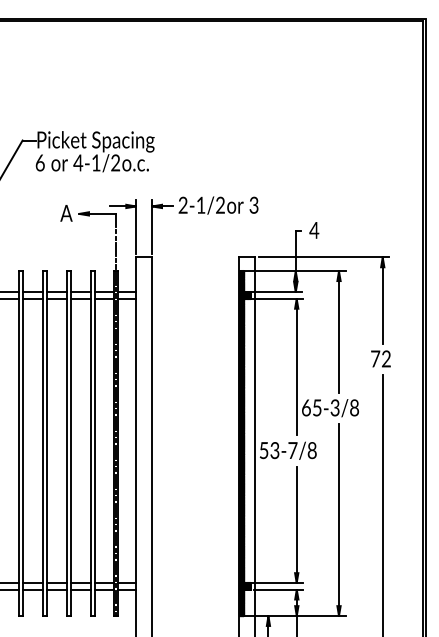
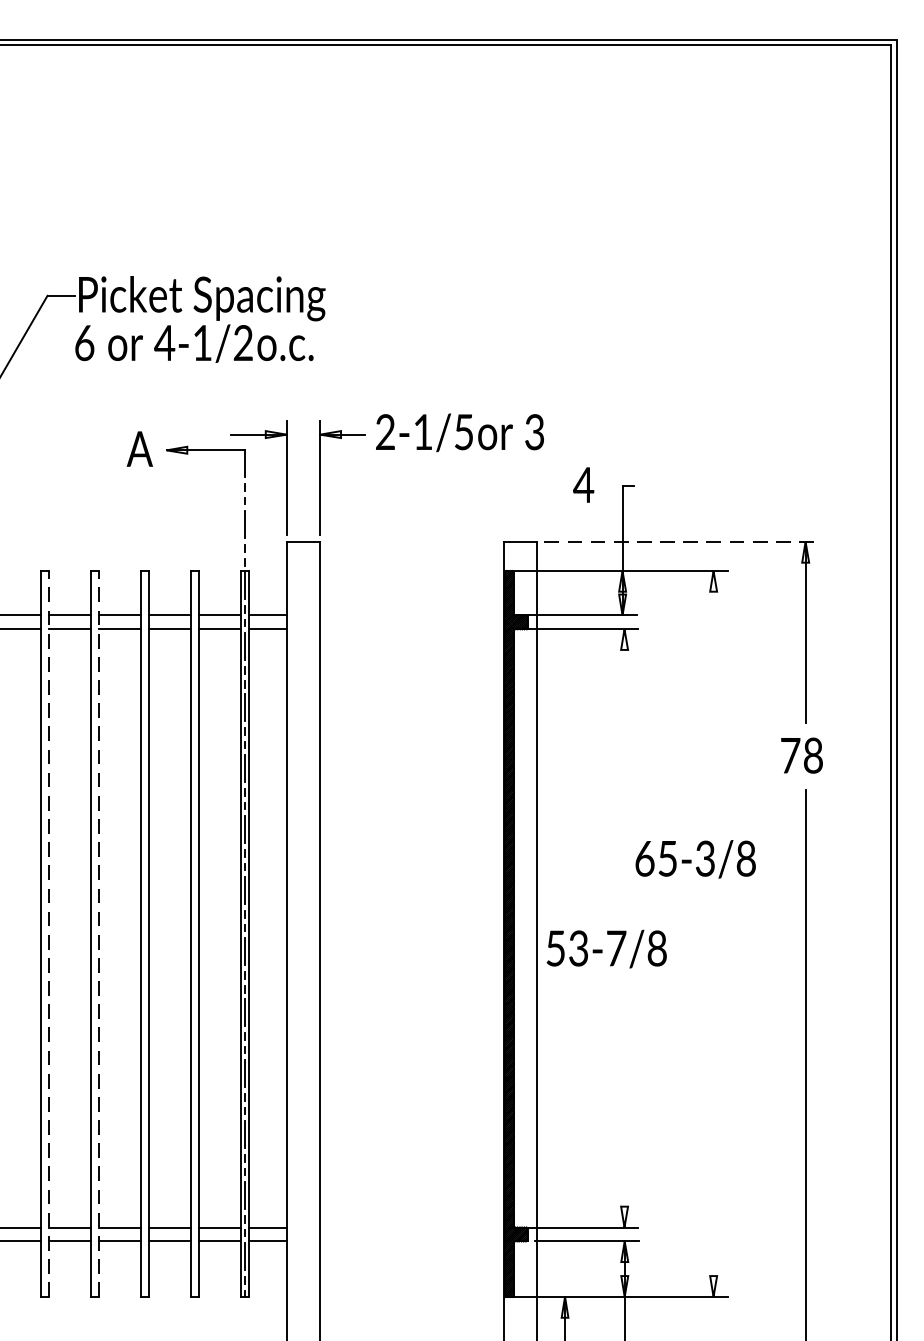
text: (220, 204) -> (464, 430), 2-1/2 -> 2-1/5
text: (314, 230) -> (584, 485), moved
line: (324, 257) -> (683, 542), solid -> dashed
line: (338, 331) -> (712, 697), removed
text: (386, 359) -> (813, 756), 72 -> 78
line: (296, 366) -> (624, 771), removed
line: (23, 443) -> (49, 933), solid -> dashed
line: (47, 443) -> (99, 933), solid -> dashed
line: (338, 520) -> (712, 1095), removed
line: (296, 524) -> (624, 1104), removed

